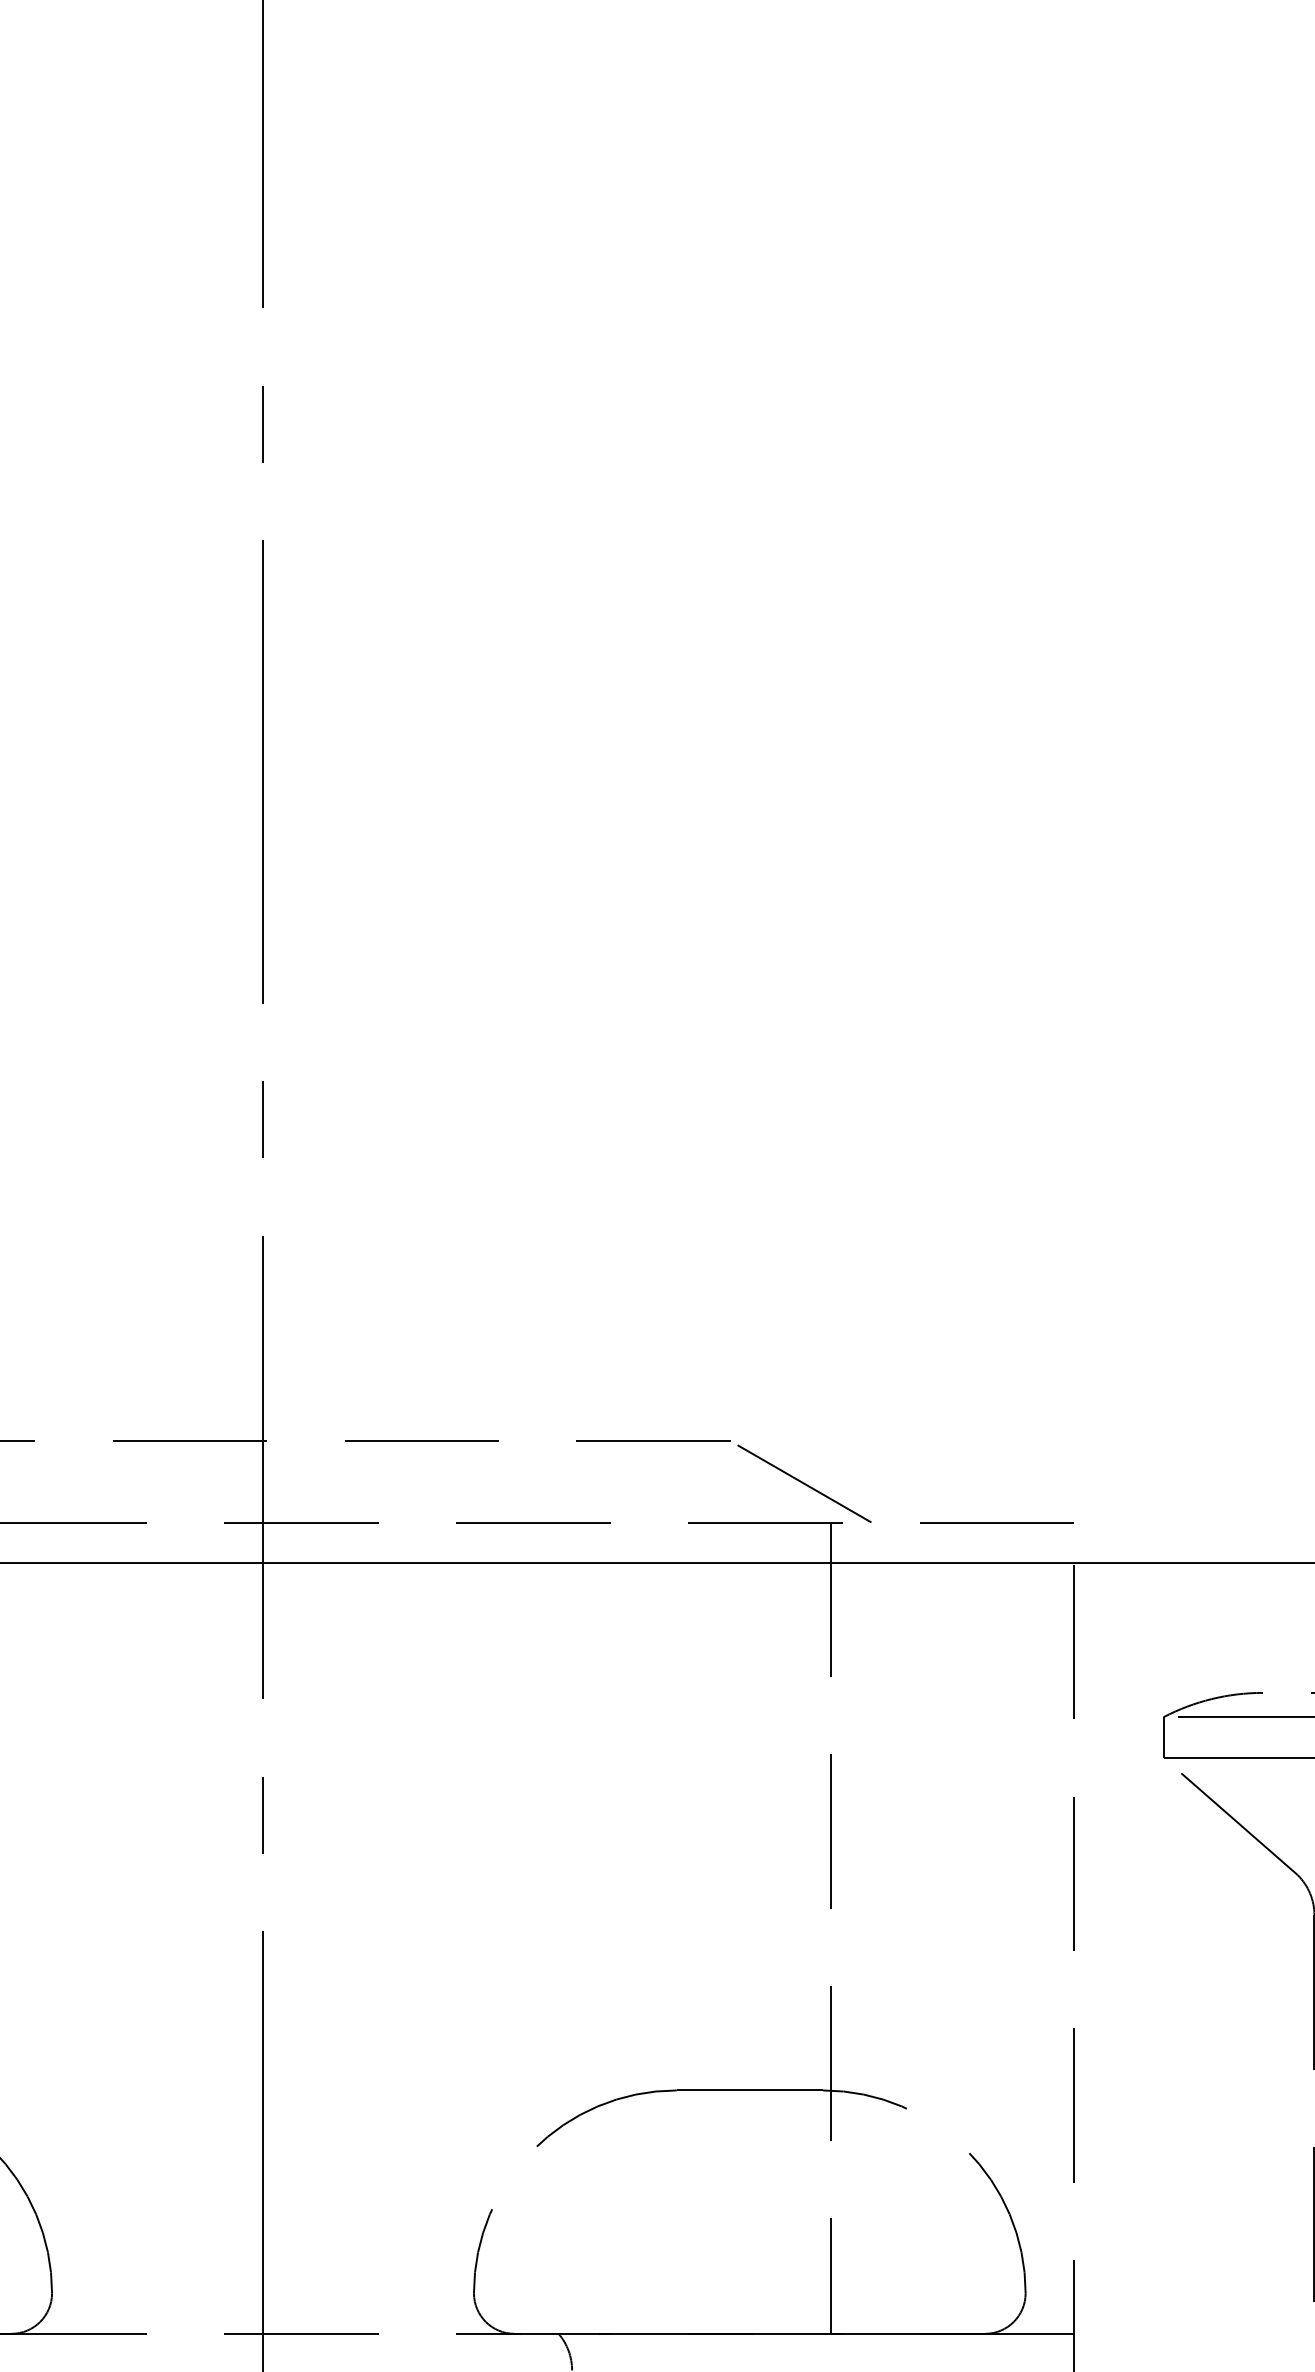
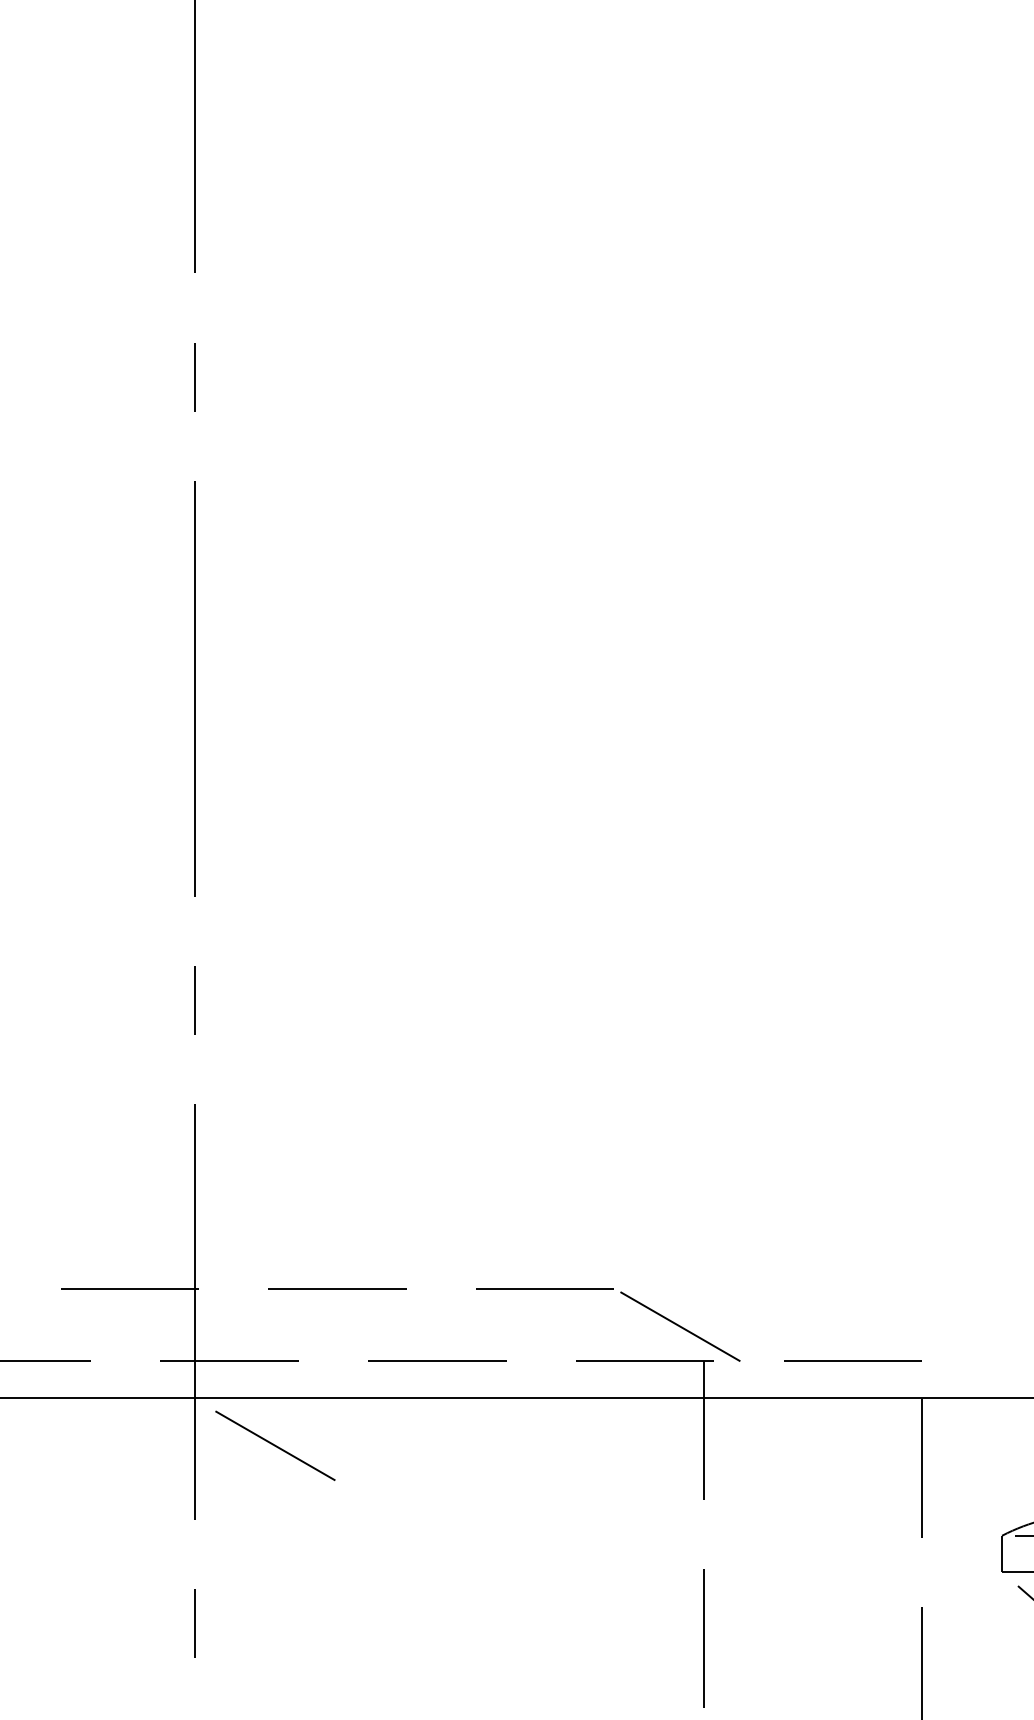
line: (352, 1616) -> (275, 1445), added

